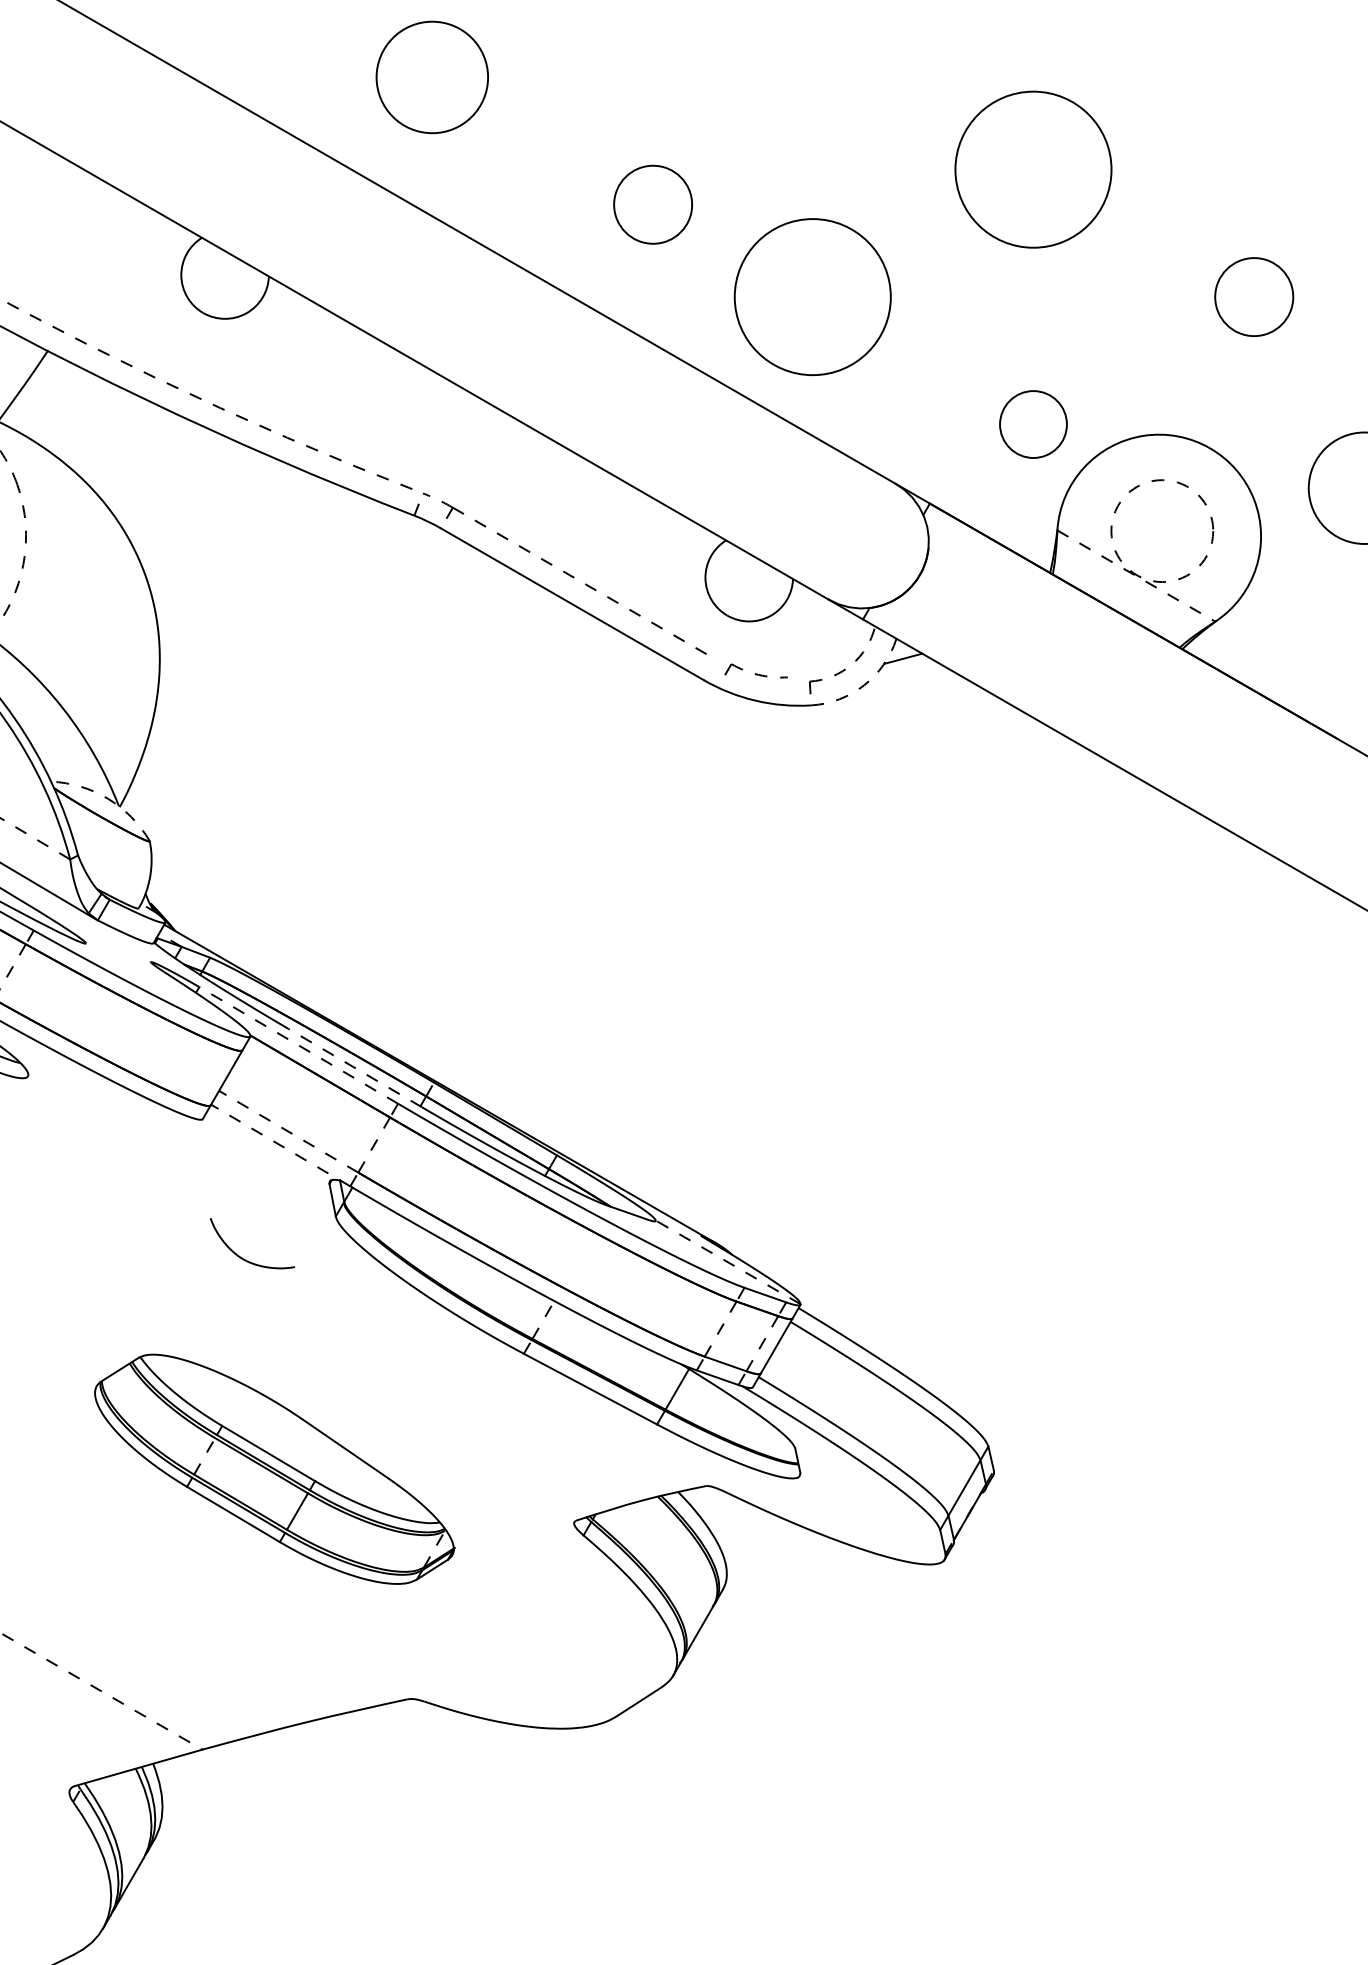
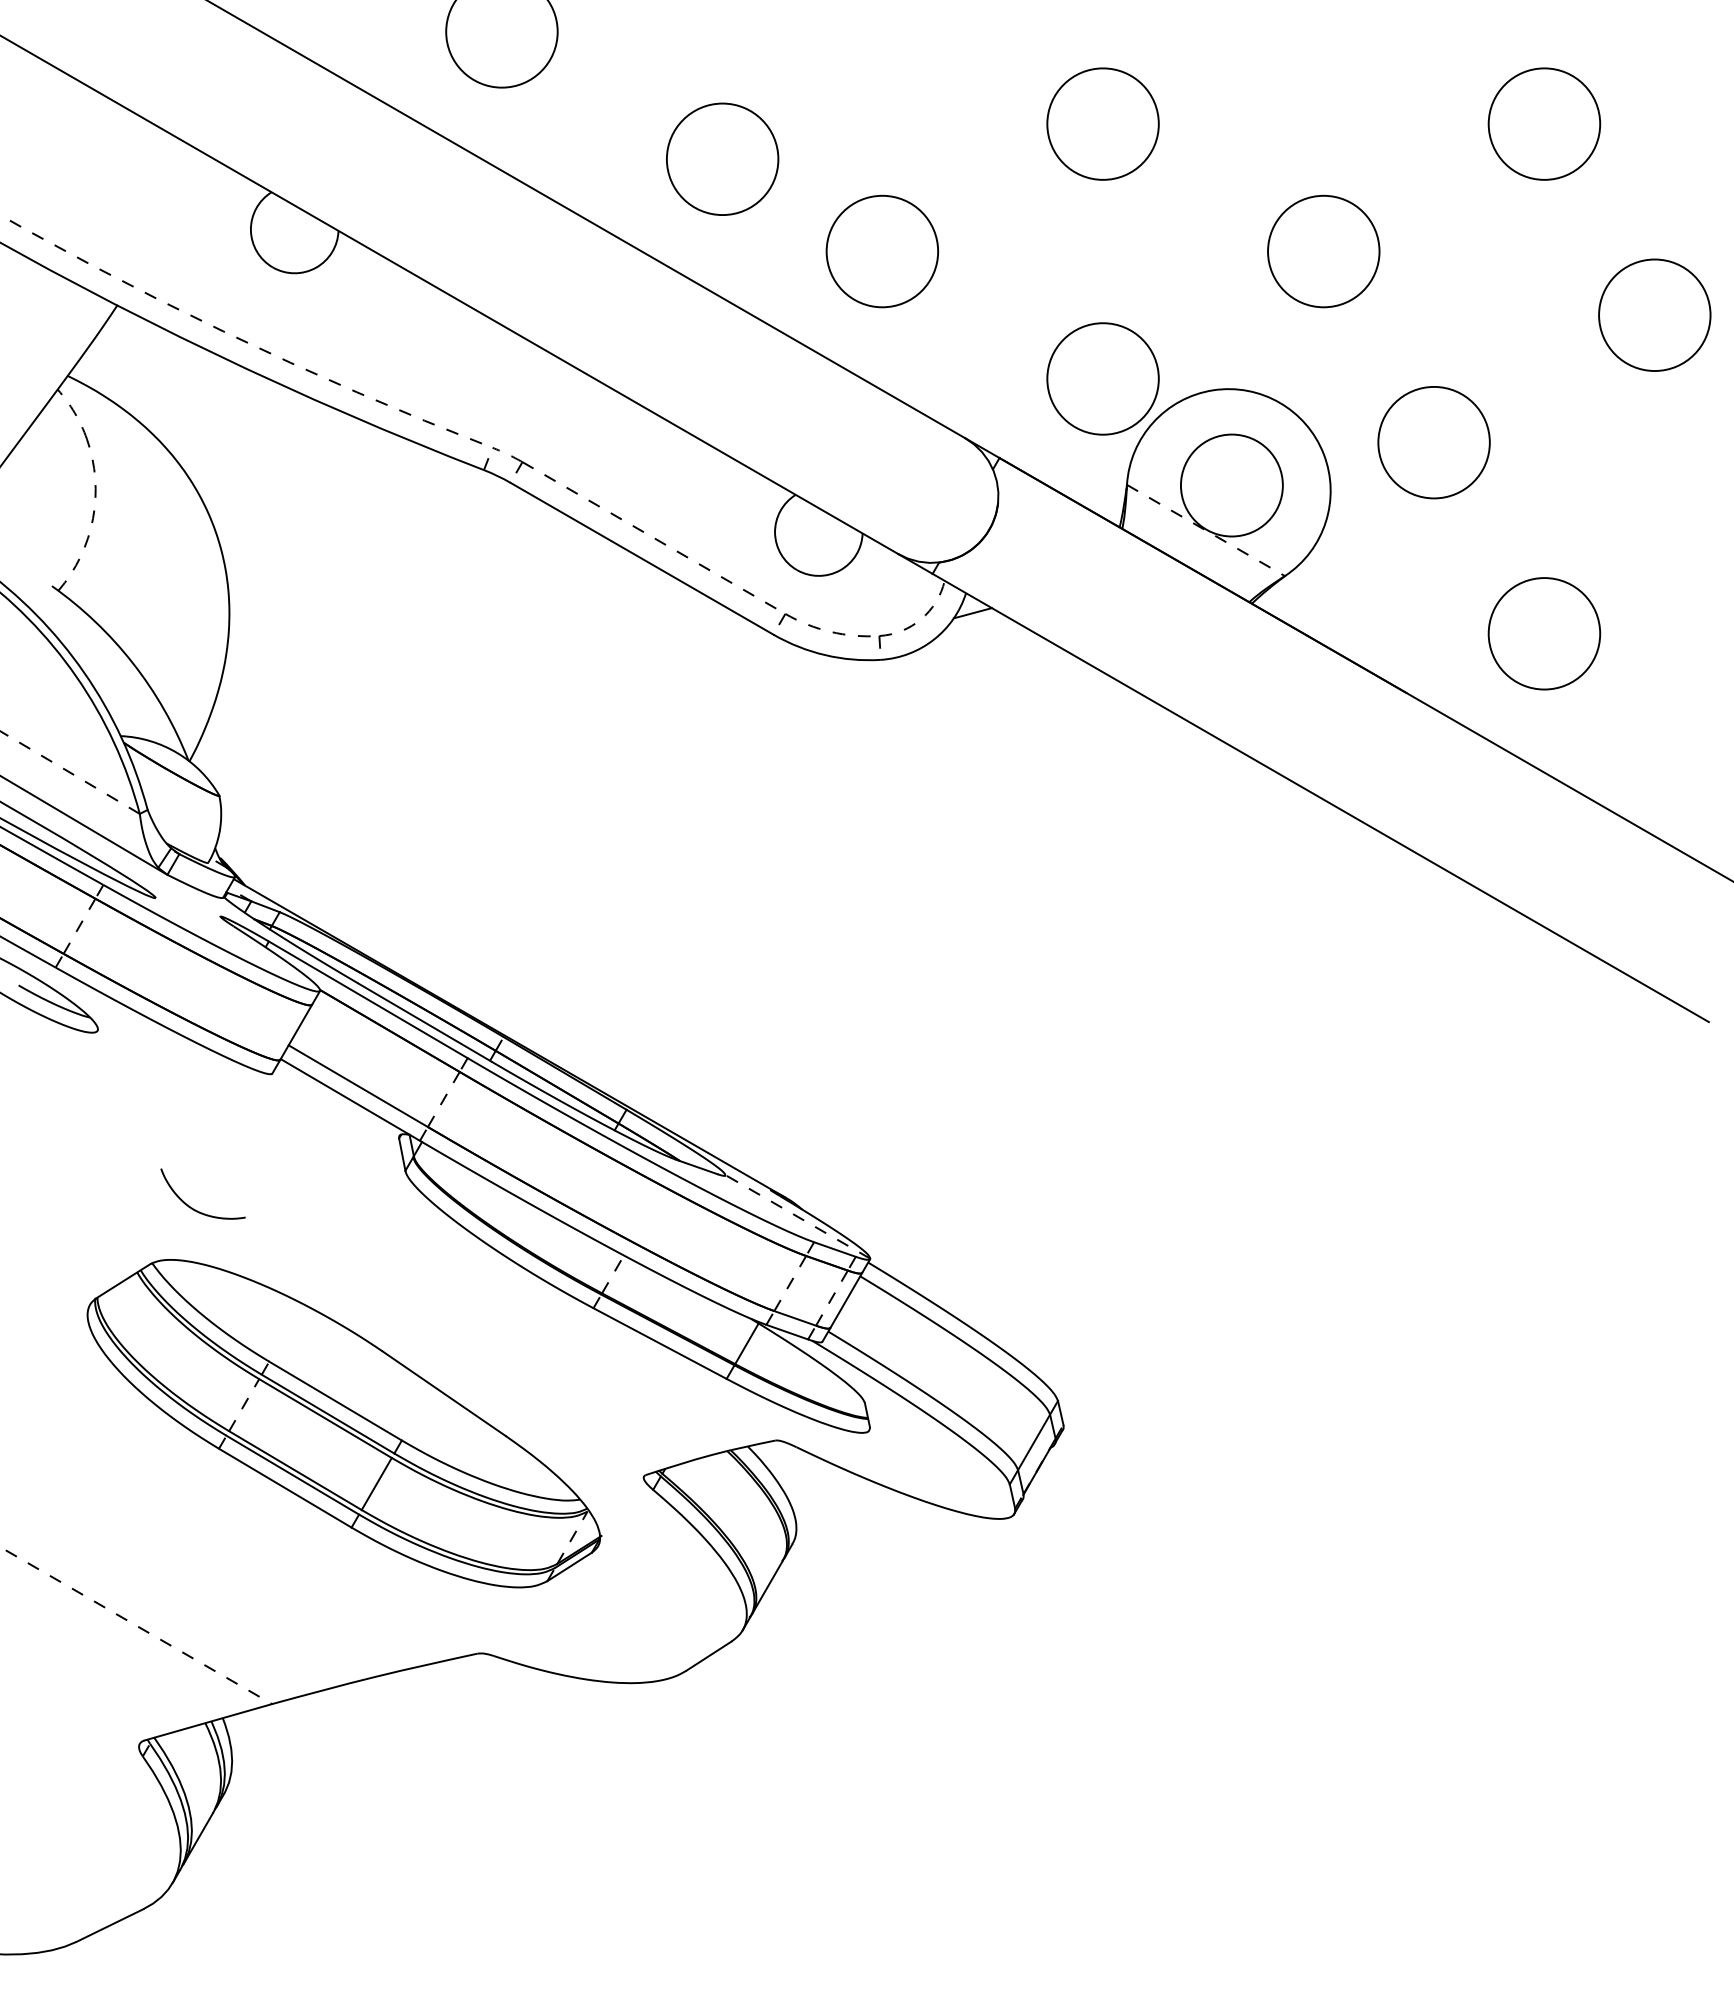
circle: (1032, 169) -> (1102, 123), size x0.71
circle: (652, 204) -> (722, 158), size x1.43
circle: (812, 297) -> (882, 251), size x0.71
circle: (1253, 297) -> (1323, 251), size x1.43
circle: (1032, 424) -> (1102, 378), size x1.67
circle: (1161, 531) -> (1231, 485), dashed -> solid
part: (754, 671) -> (824, 625), size x1.67
arc: (863, 685) -> (933, 639), dashed -> solid
arc: (107, 799) -> (177, 753), dashed -> solid
line: (297, 1045) -> (367, 999), dashed -> solid
line: (354, 1068) -> (424, 1022), dashed -> solid
line: (288, 1132) -> (358, 1086), dashed -> solid
line: (280, 1145) -> (350, 1099), dashed -> solid
curve: (241, 1257) -> (192, 1207), moved
part: (274, 1469) -> (344, 1423), size x1.43

